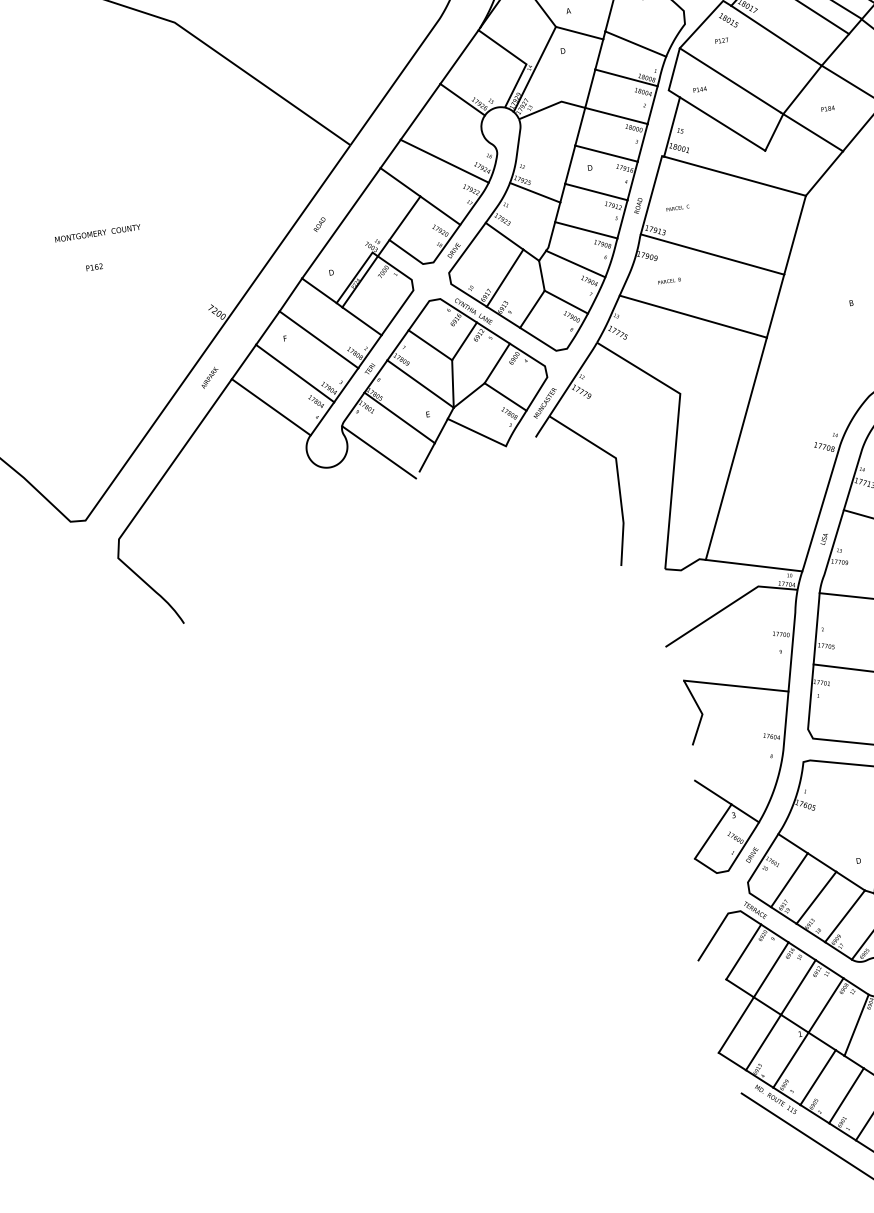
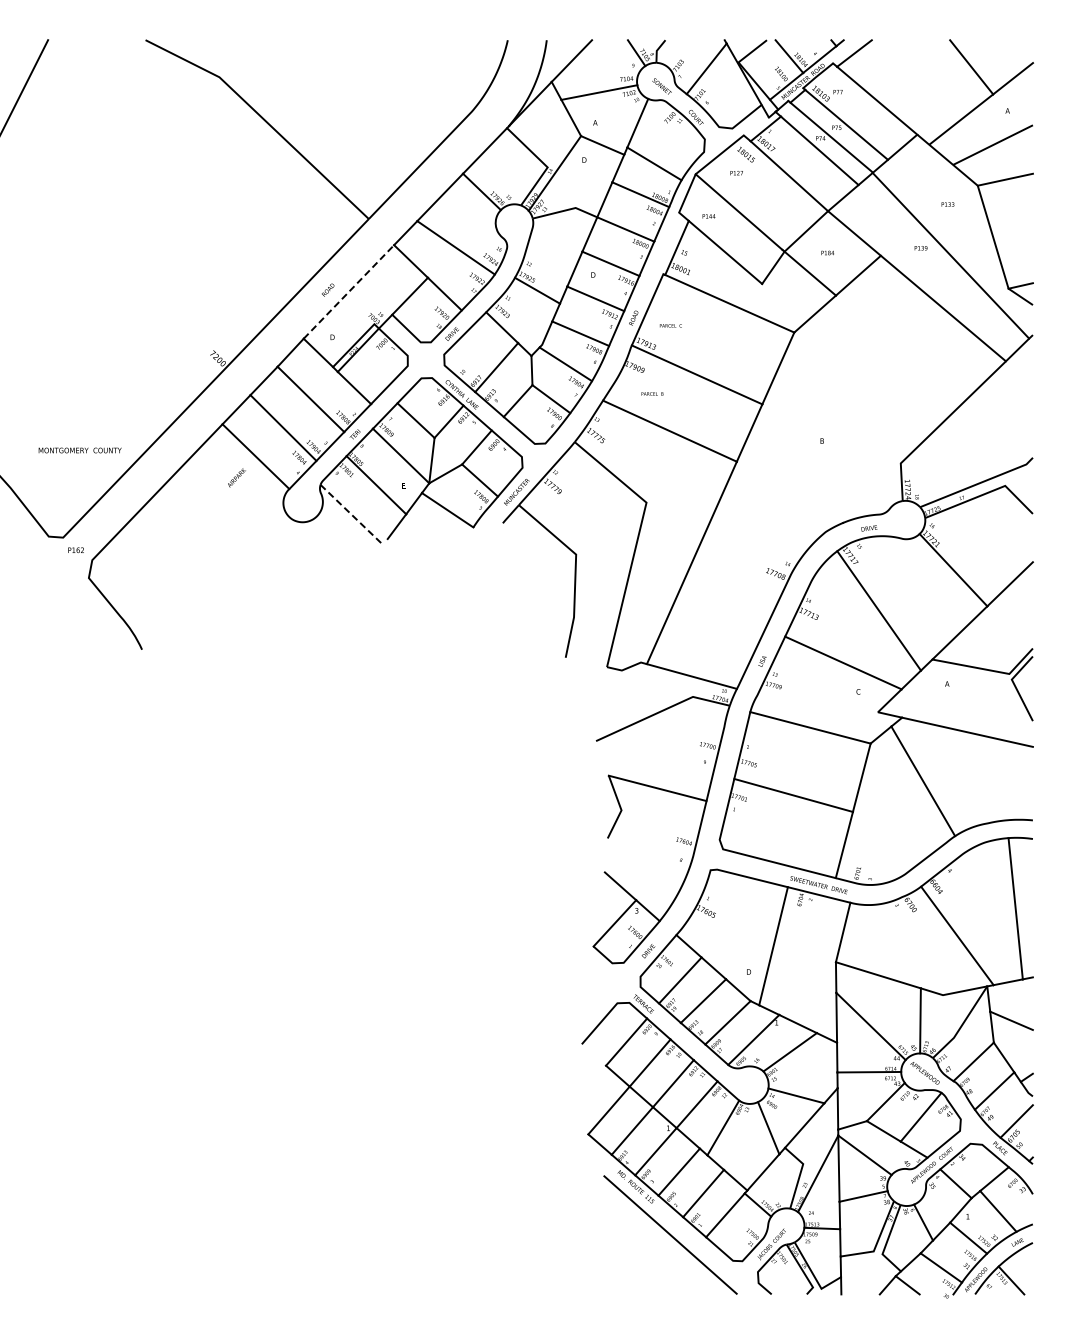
line: (341, 222) -> (349, 291), solid -> dashed
text: (97, 233) -> (79, 450), moved
text: (93, 266) -> (75, 549), moved
text: (209, 377) -> (236, 477), moved
line: (379, 452) -> (352, 515), solid -> dashed

